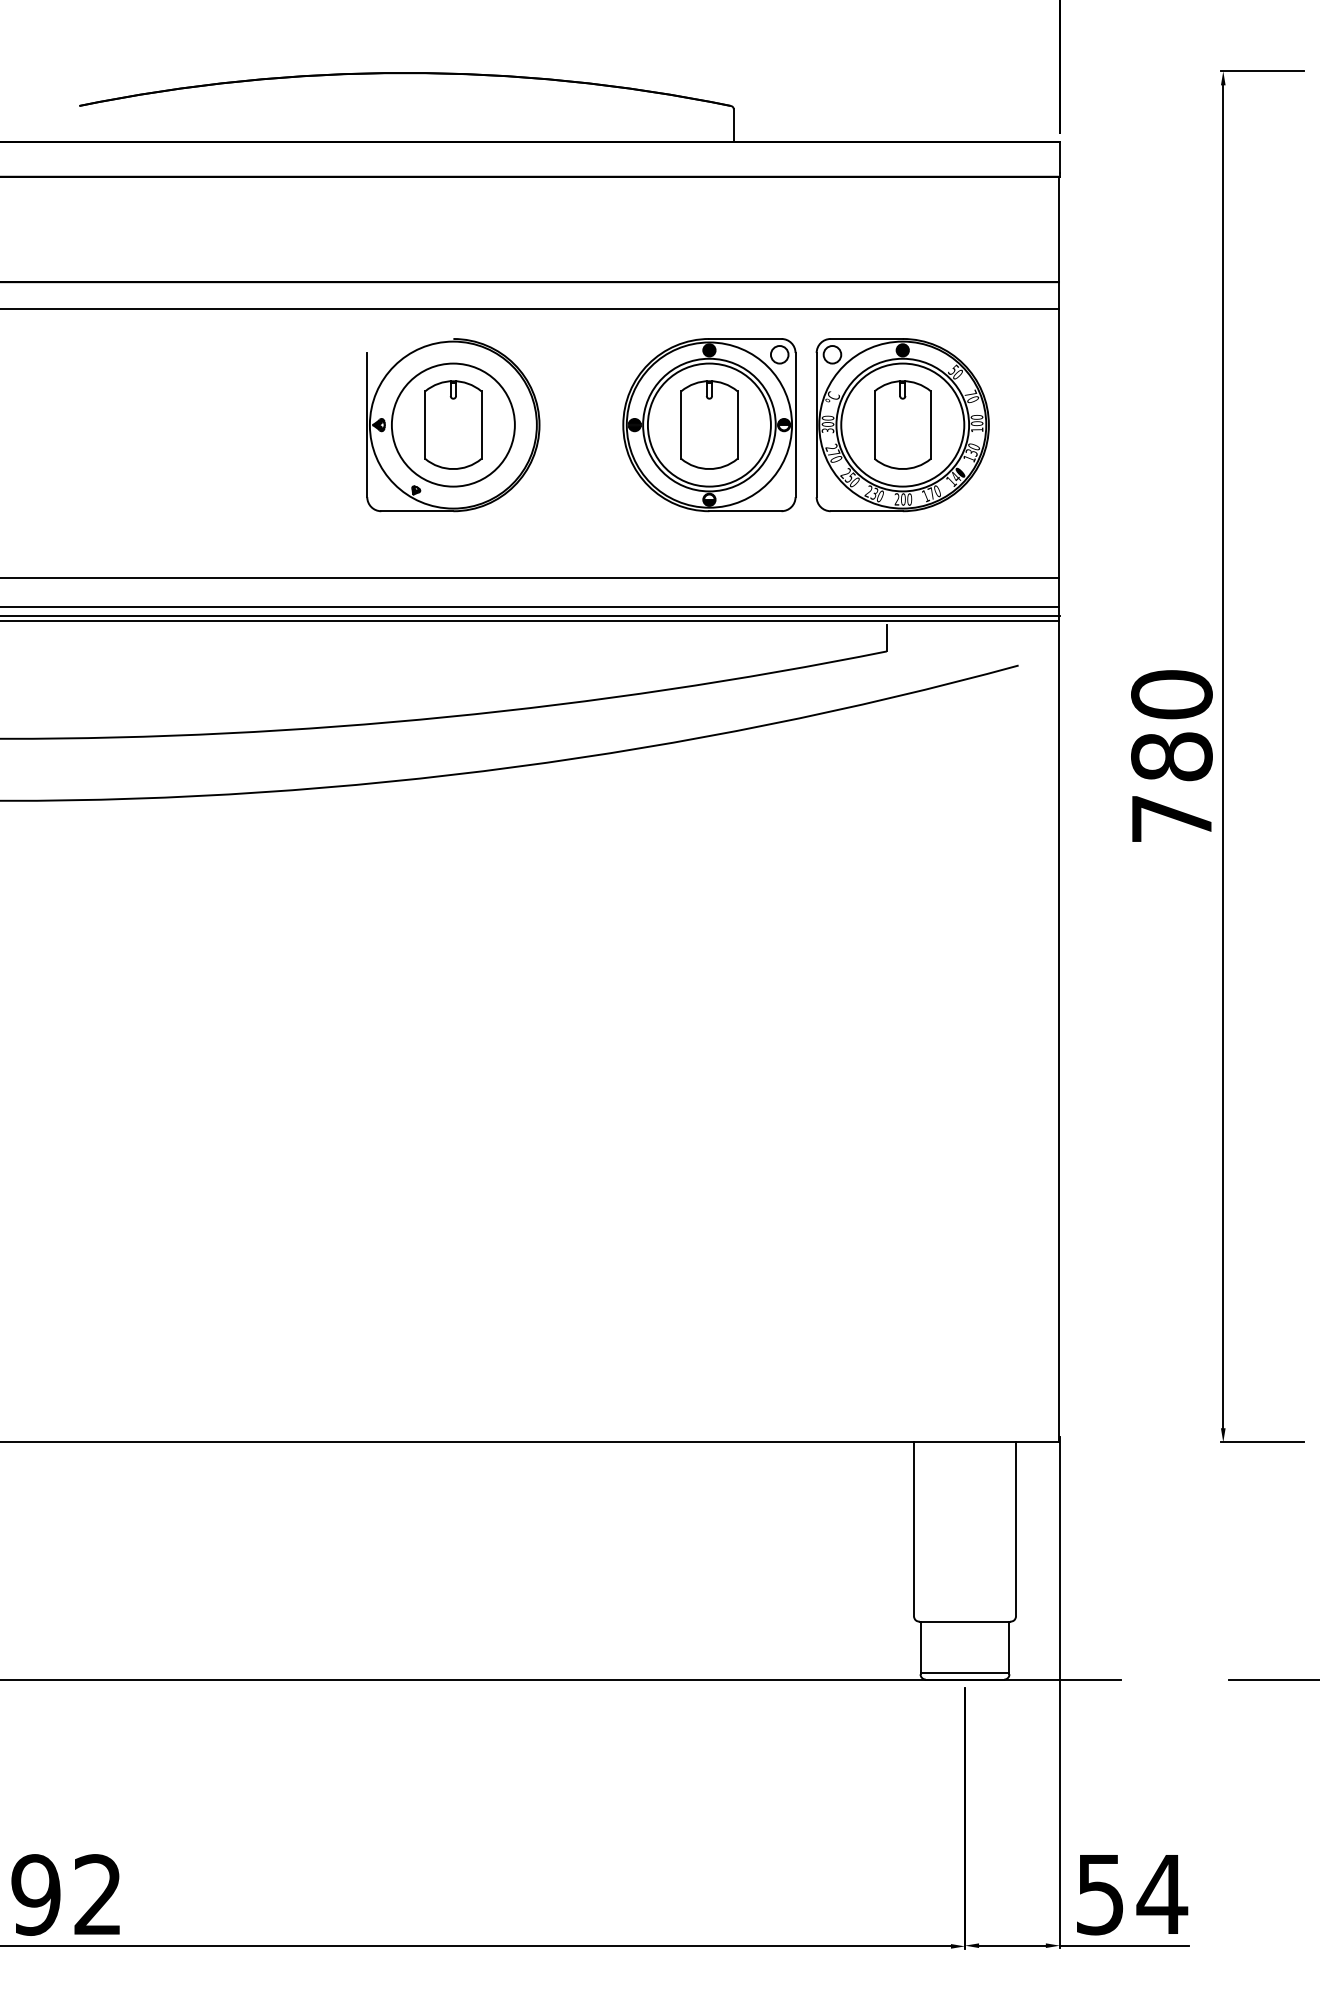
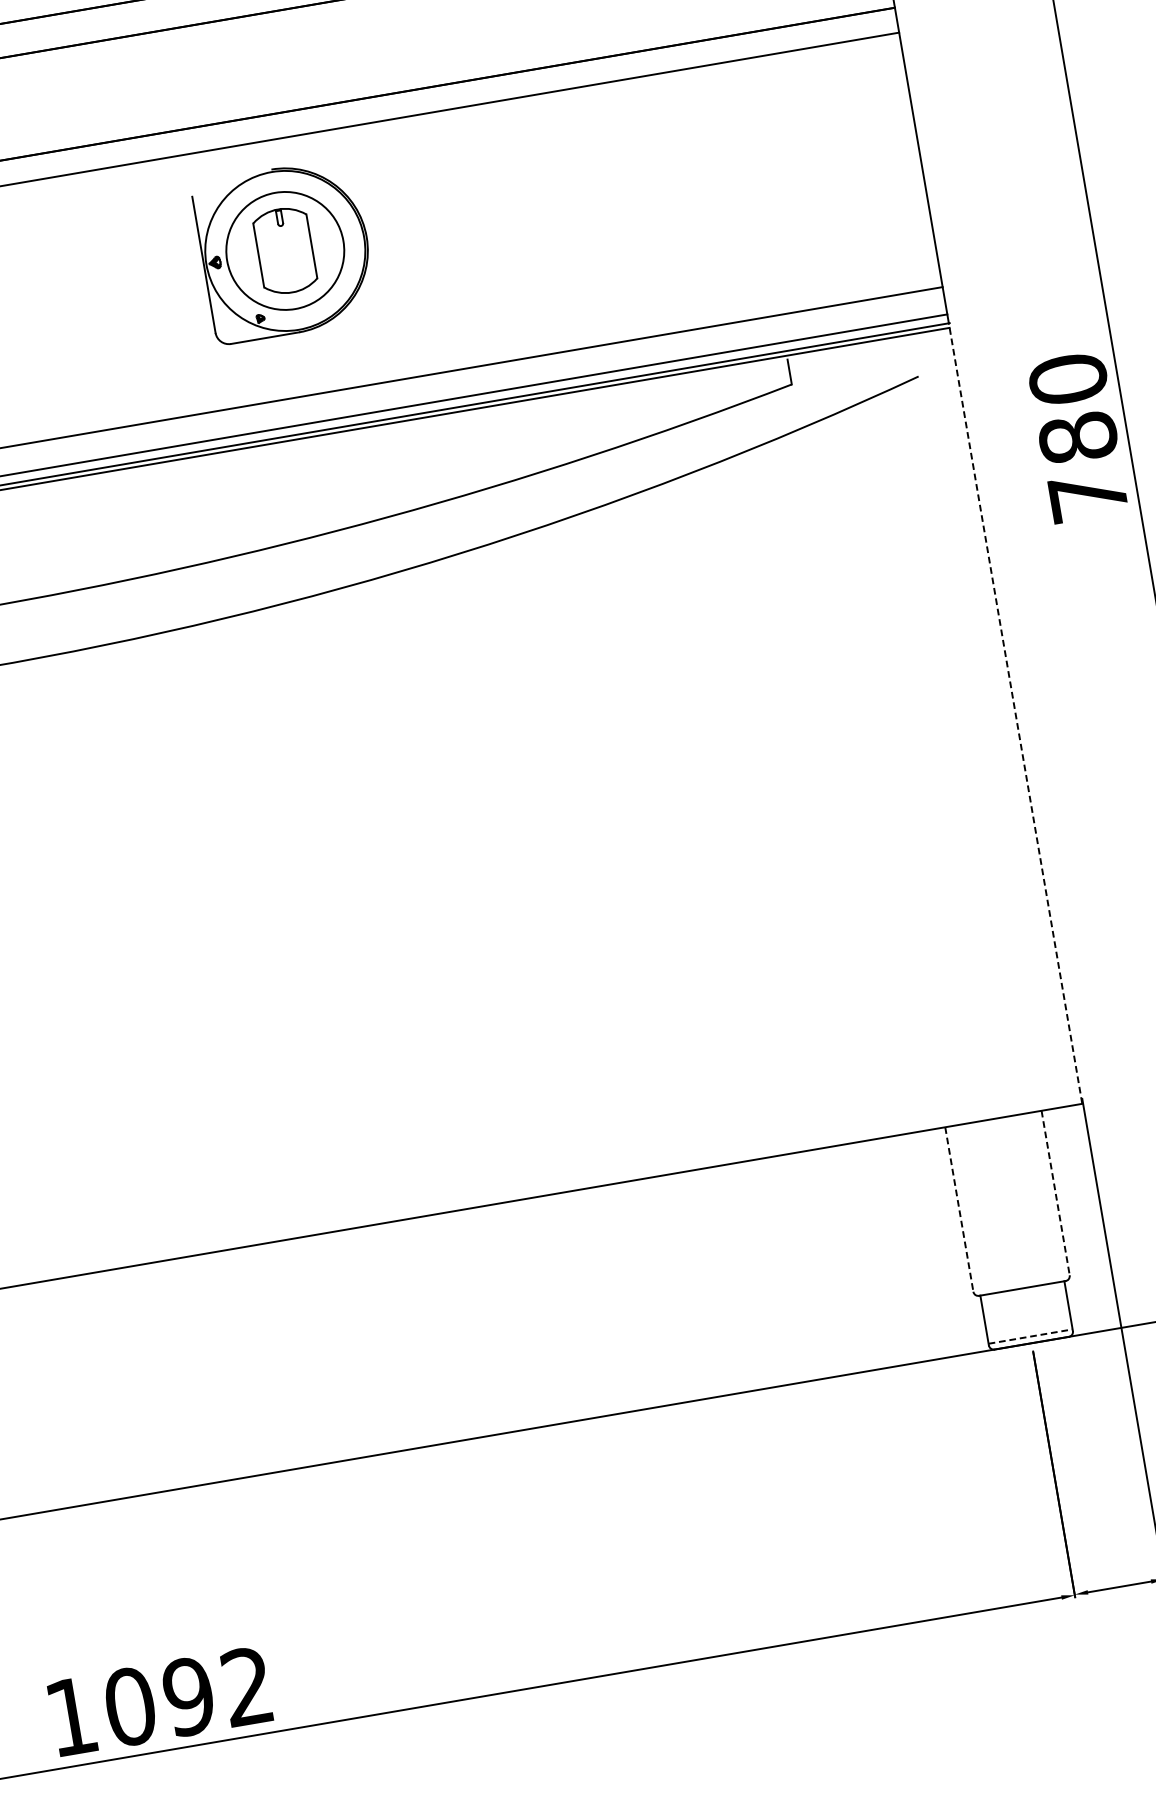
part: (453, 425) -> (285, 251), moved
part: (796, 425) -> (670, 185), removed
line: (1059, 1028) -> (1015, 712), solid -> dashed
line: (914, 1529) -> (959, 1209), solid -> dashed
line: (1015, 1529) -> (1055, 1193), solid -> dashed
line: (965, 1672) -> (1031, 1336), solid -> dashed

